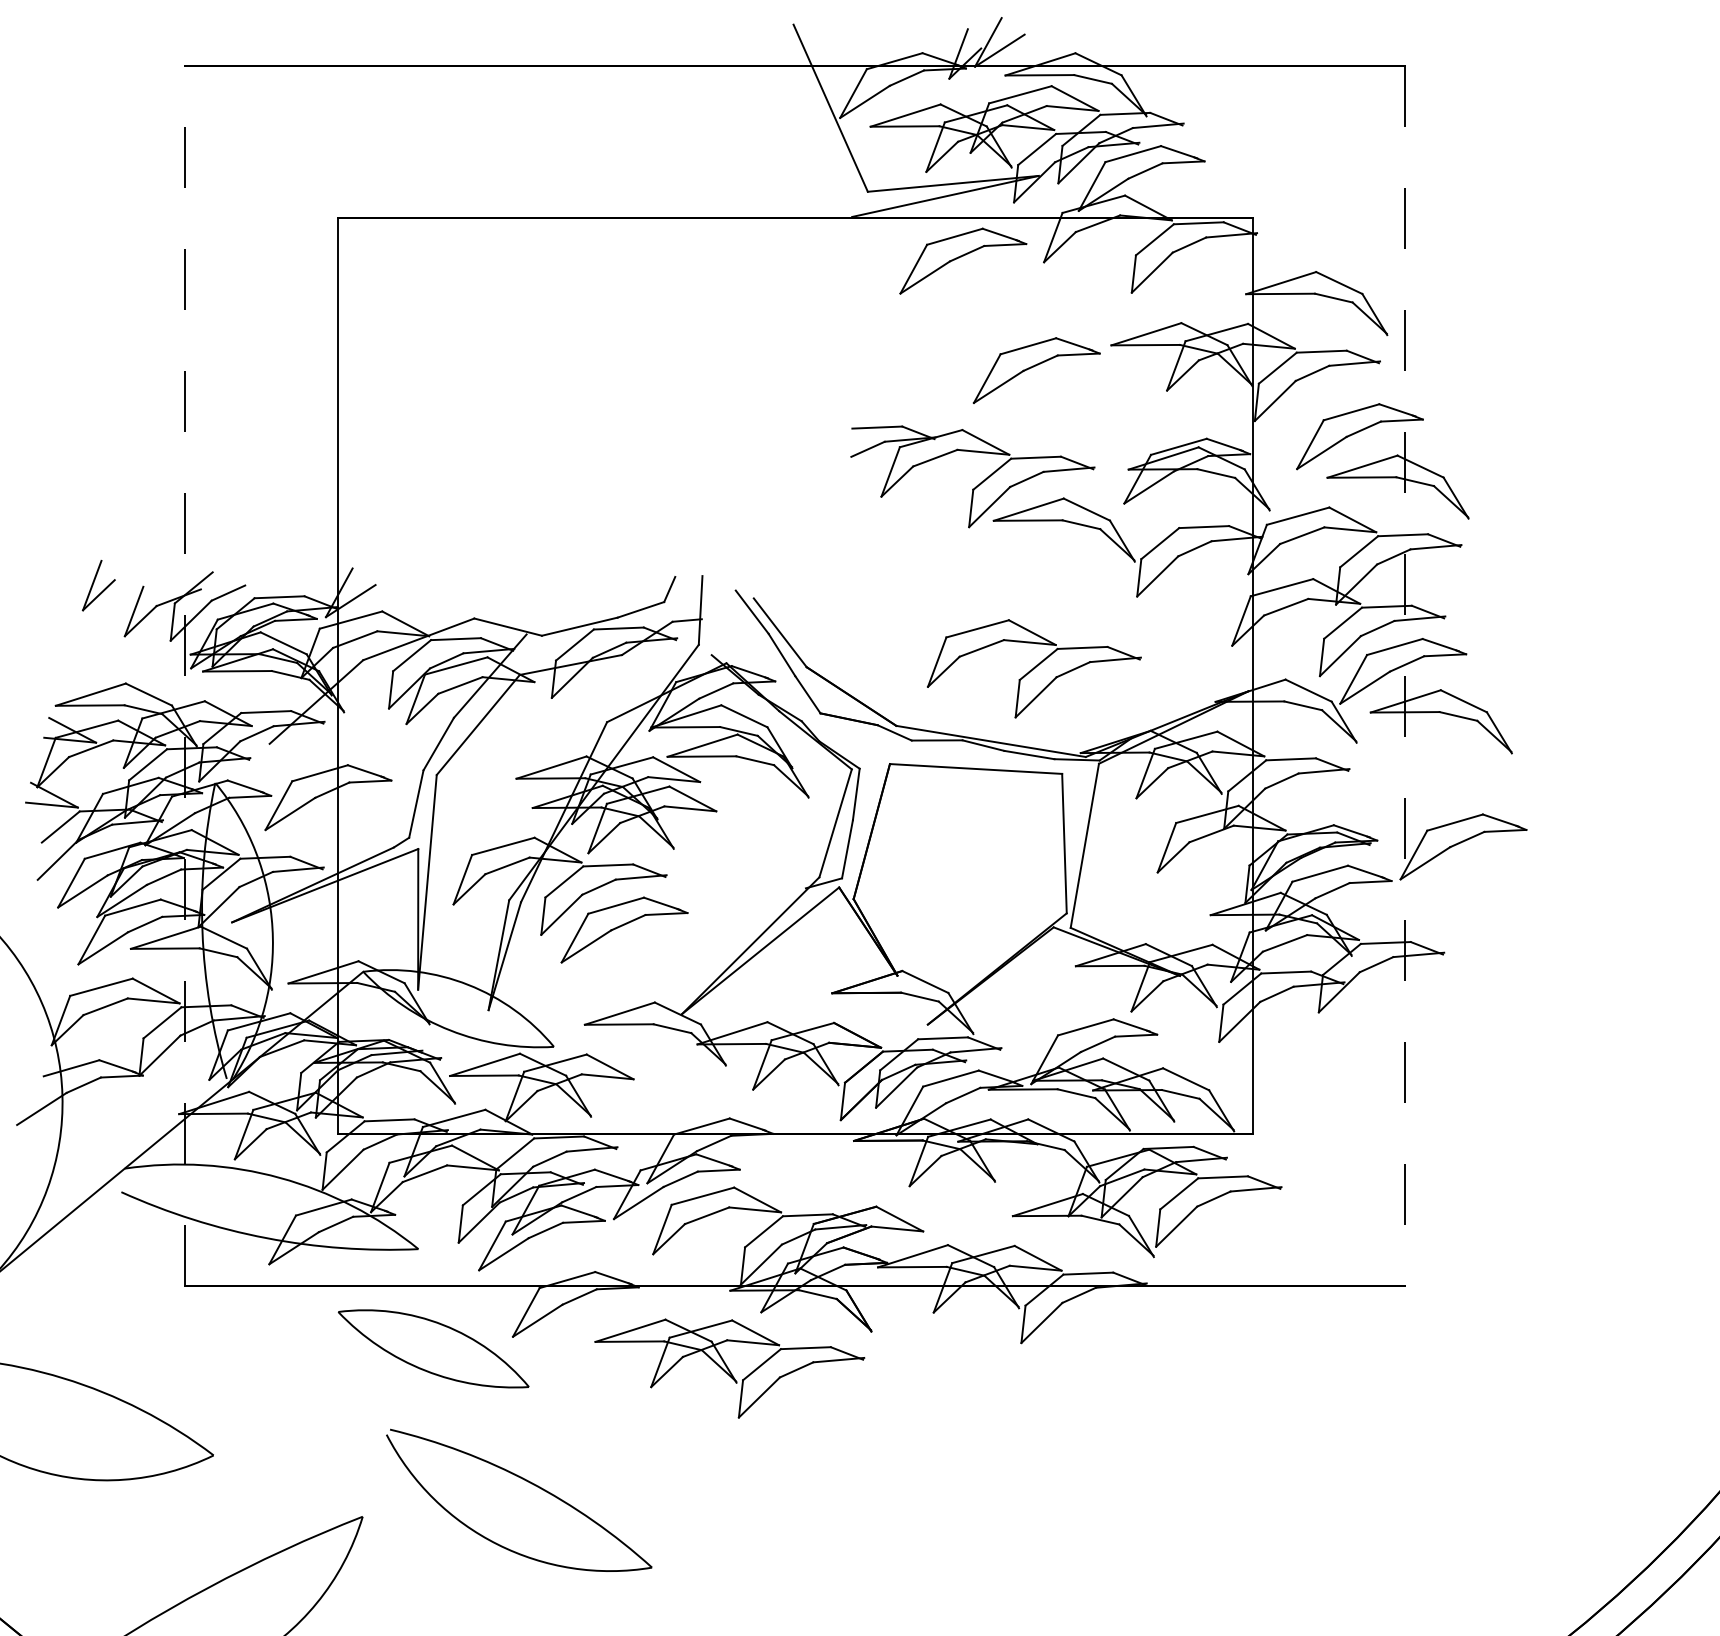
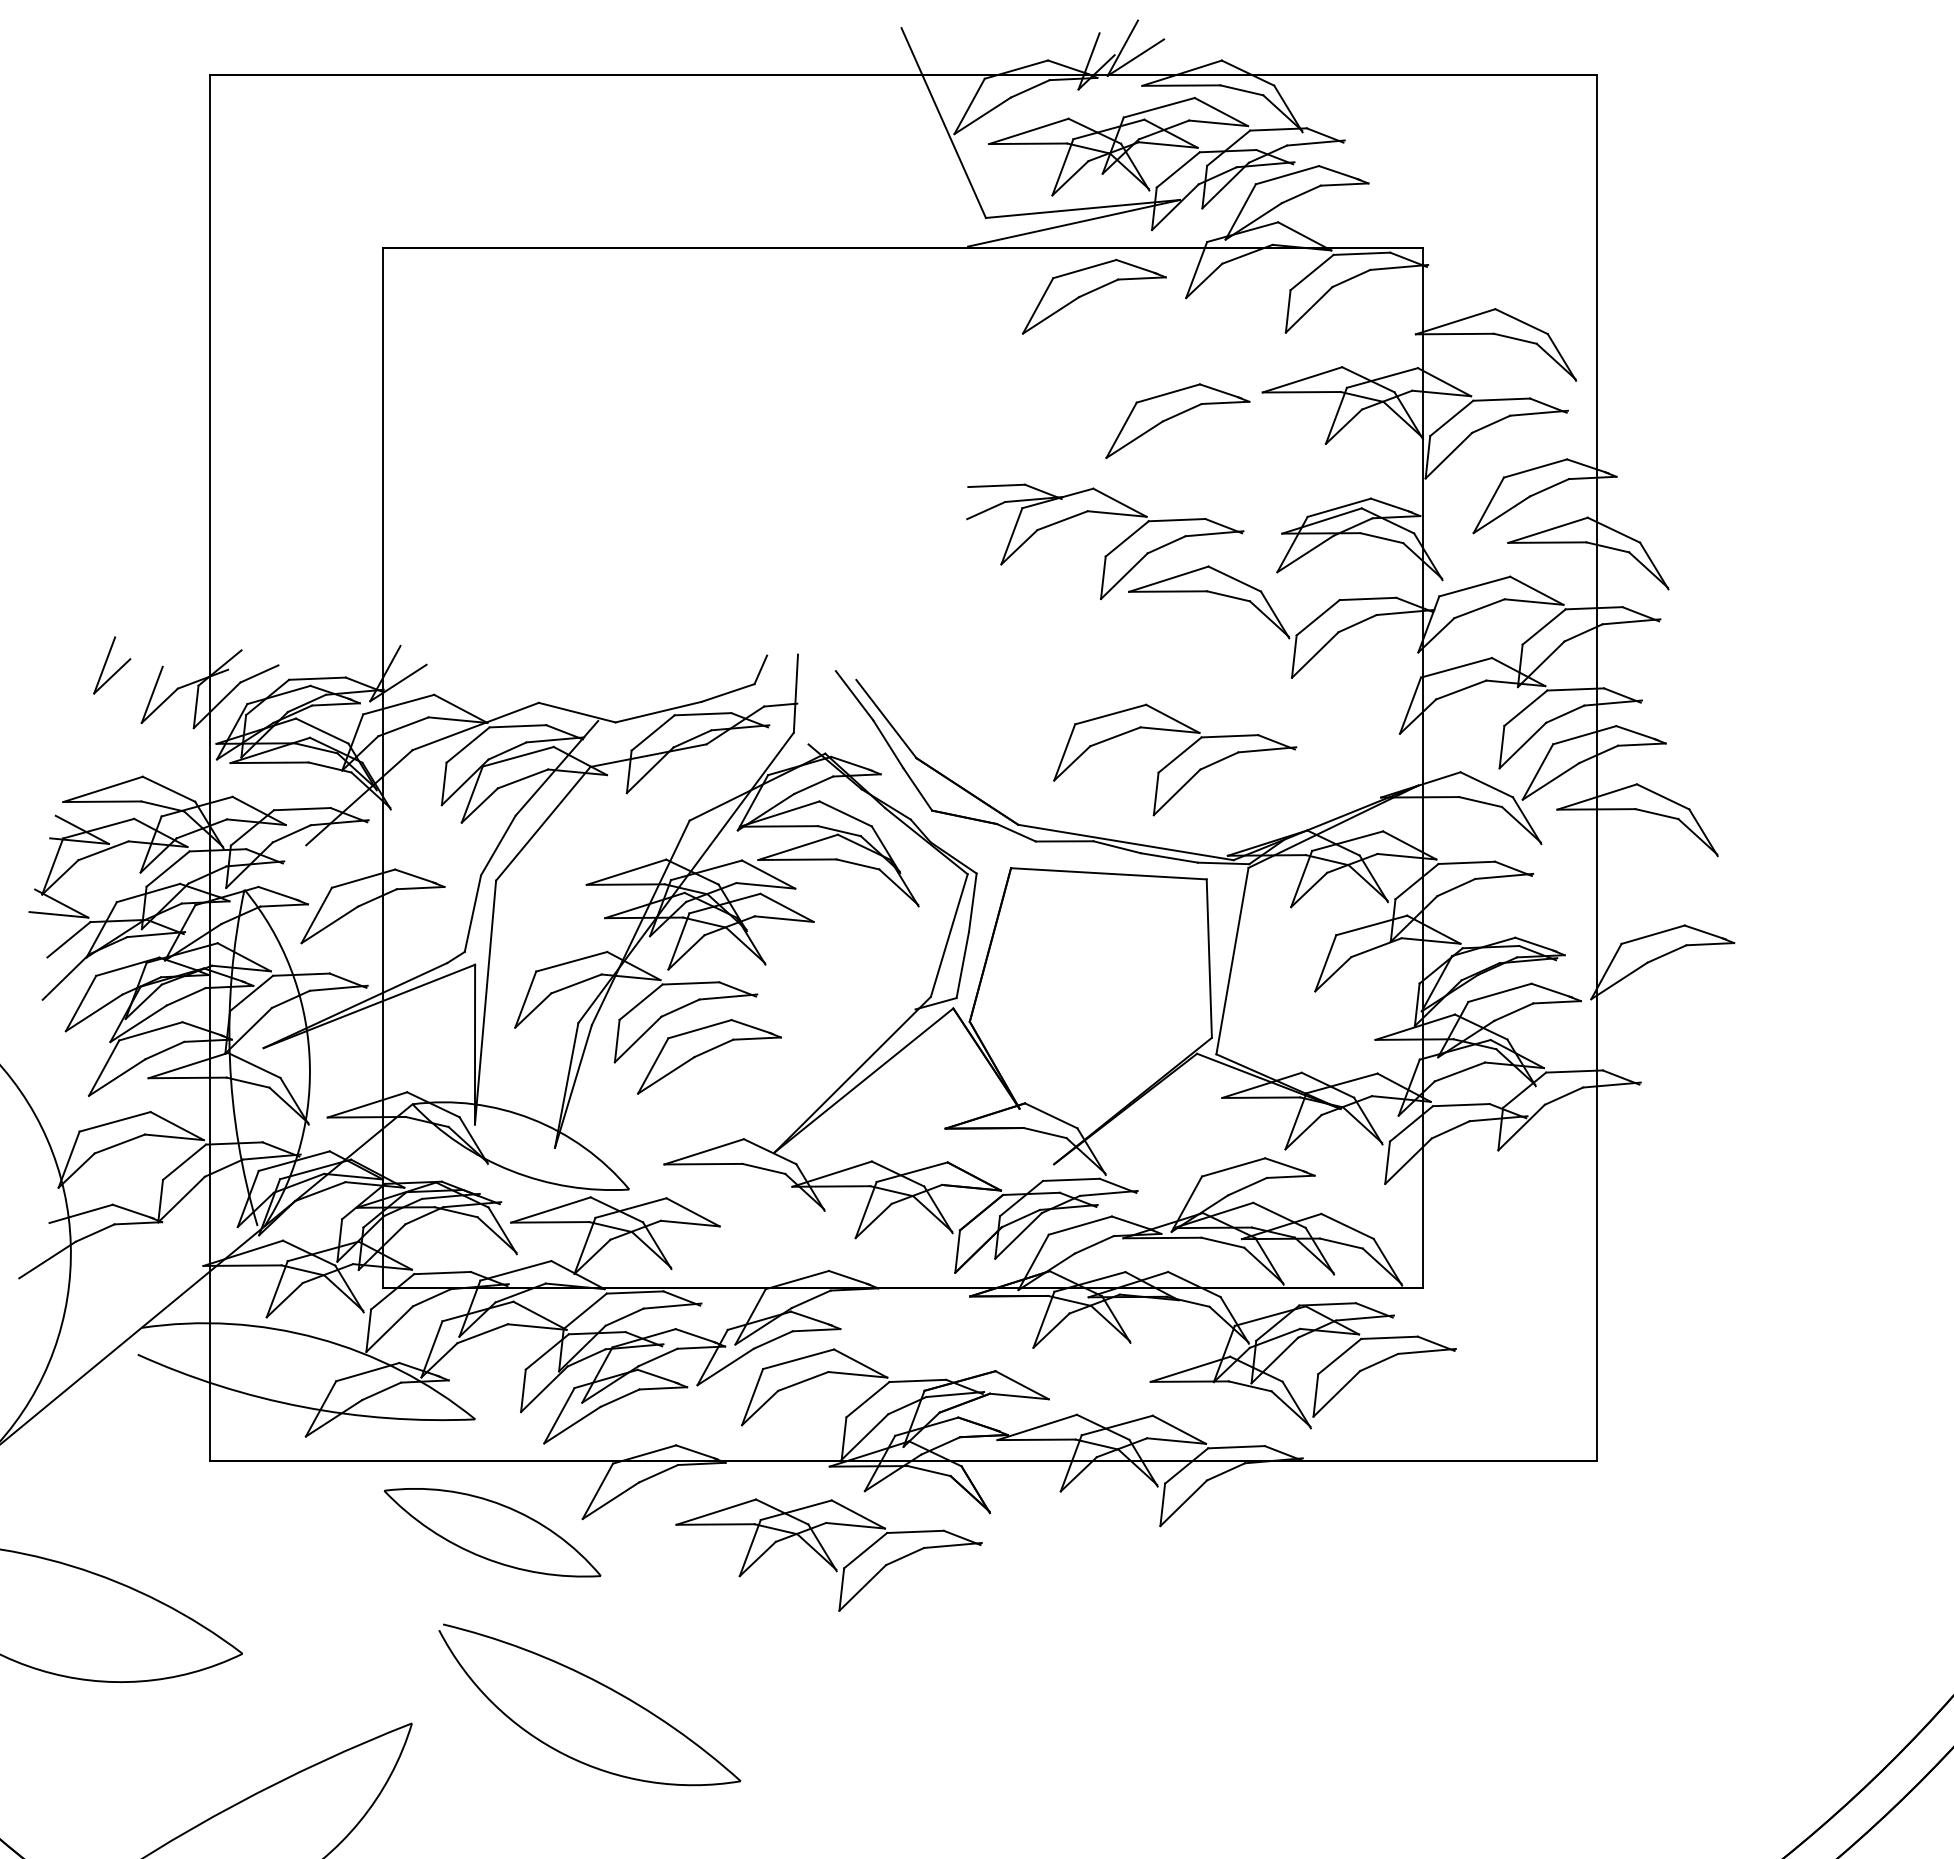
line: (185, 675) -> (210, 767), dashed -> solid
line: (1405, 676) -> (1596, 768), dashed -> solid

